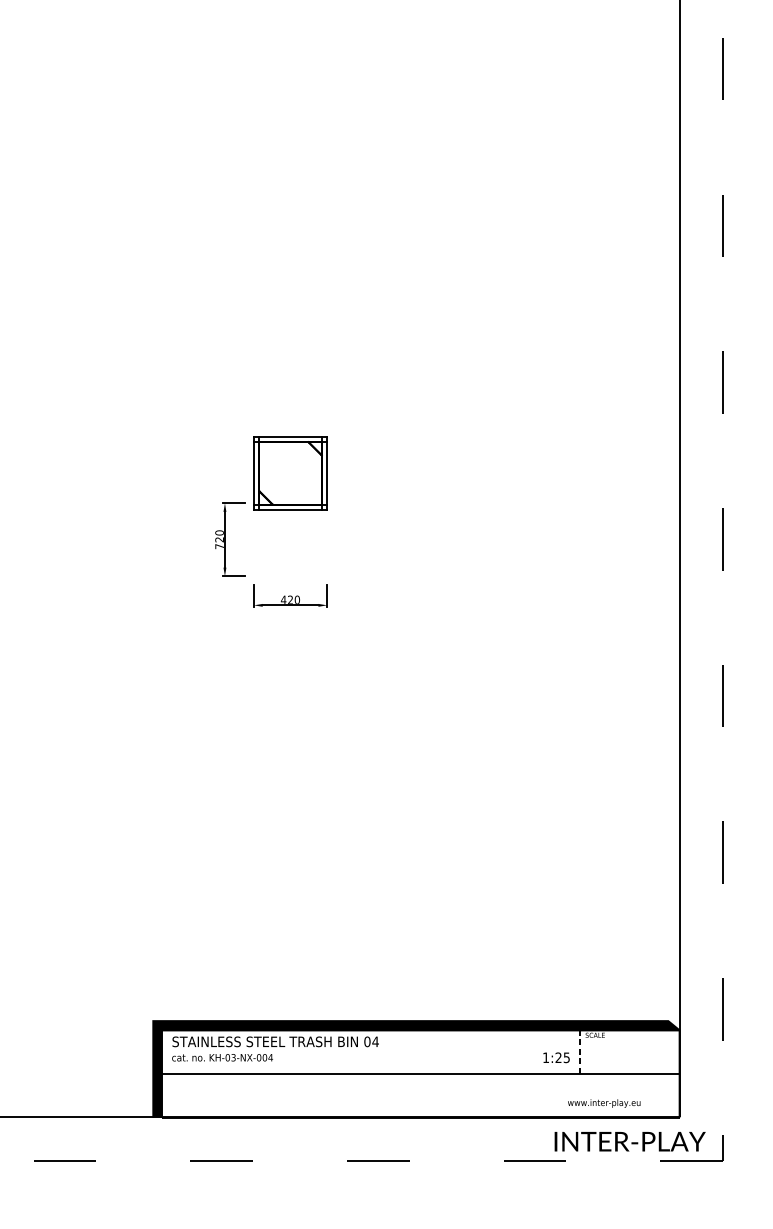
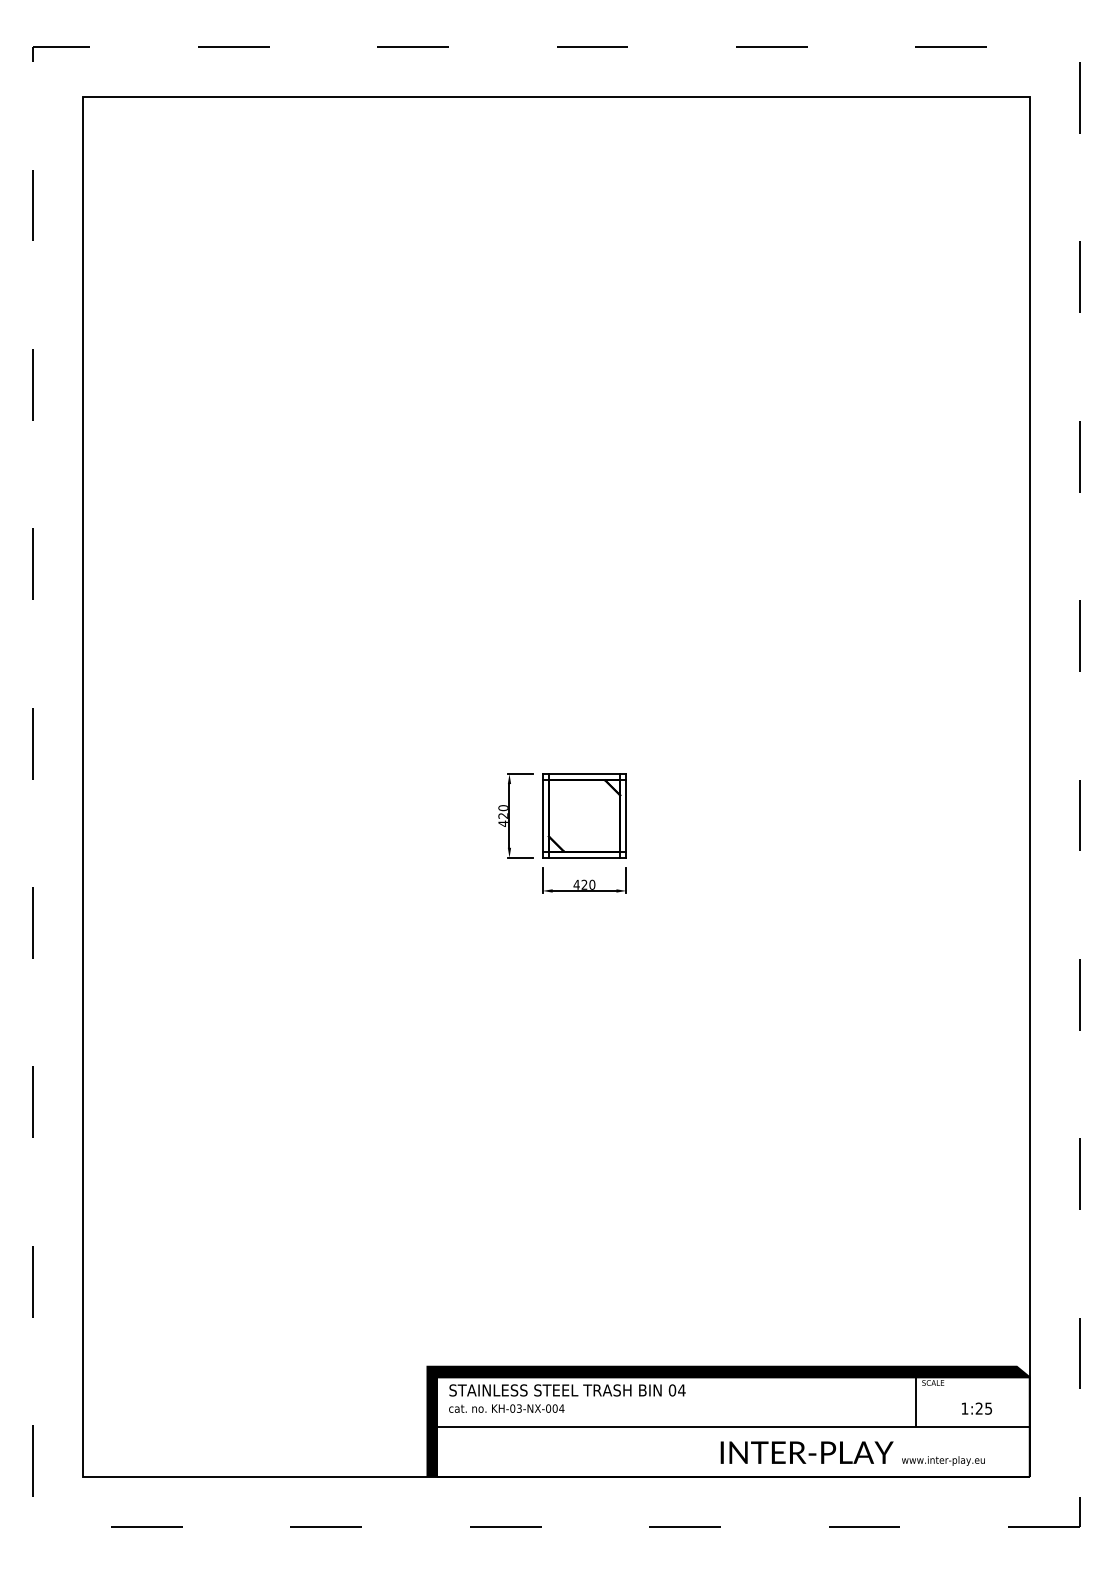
part: (290, 472) -> (584, 815), moved
text: (218, 546) -> (502, 823), 720 -> 420
line: (580, 1052) -> (916, 1402), dashed -> solid
text: (556, 1057) -> (976, 1408), moved
text: (629, 1141) -> (806, 1452), moved

